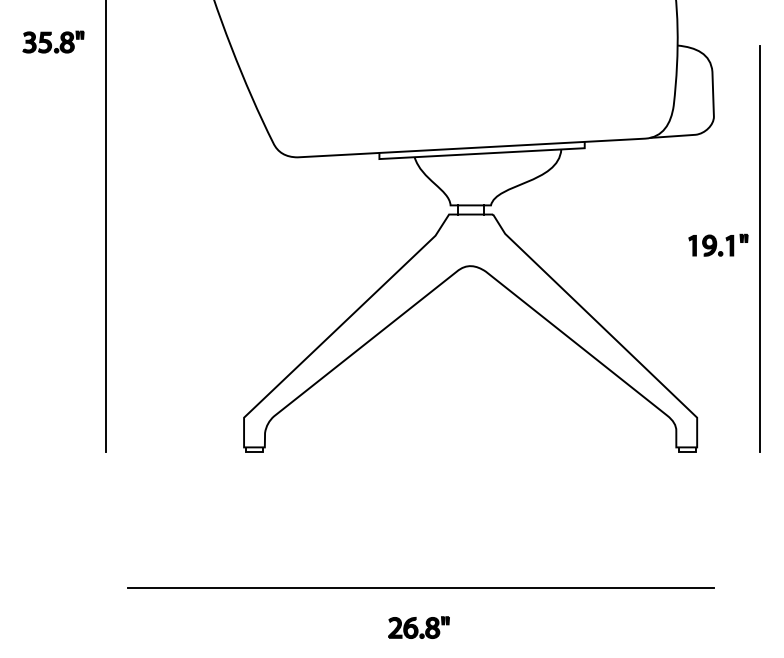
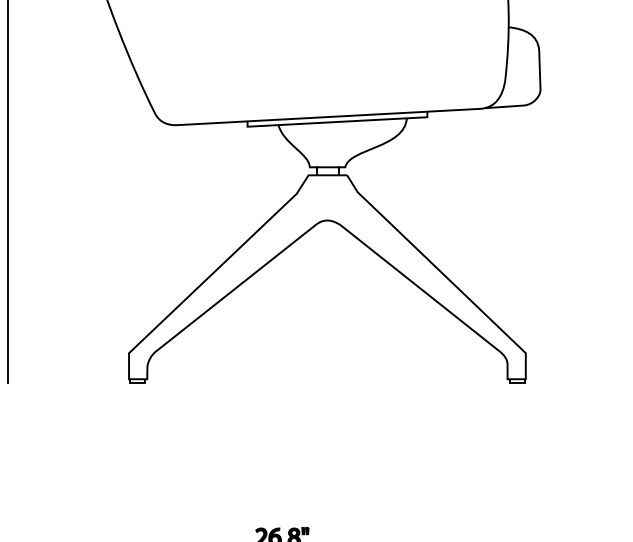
part: (718, 244) -> (544, 201), removed
line: (760, 248) -> (581, 205), removed
line: (420, 587) -> (283, 501), removed

